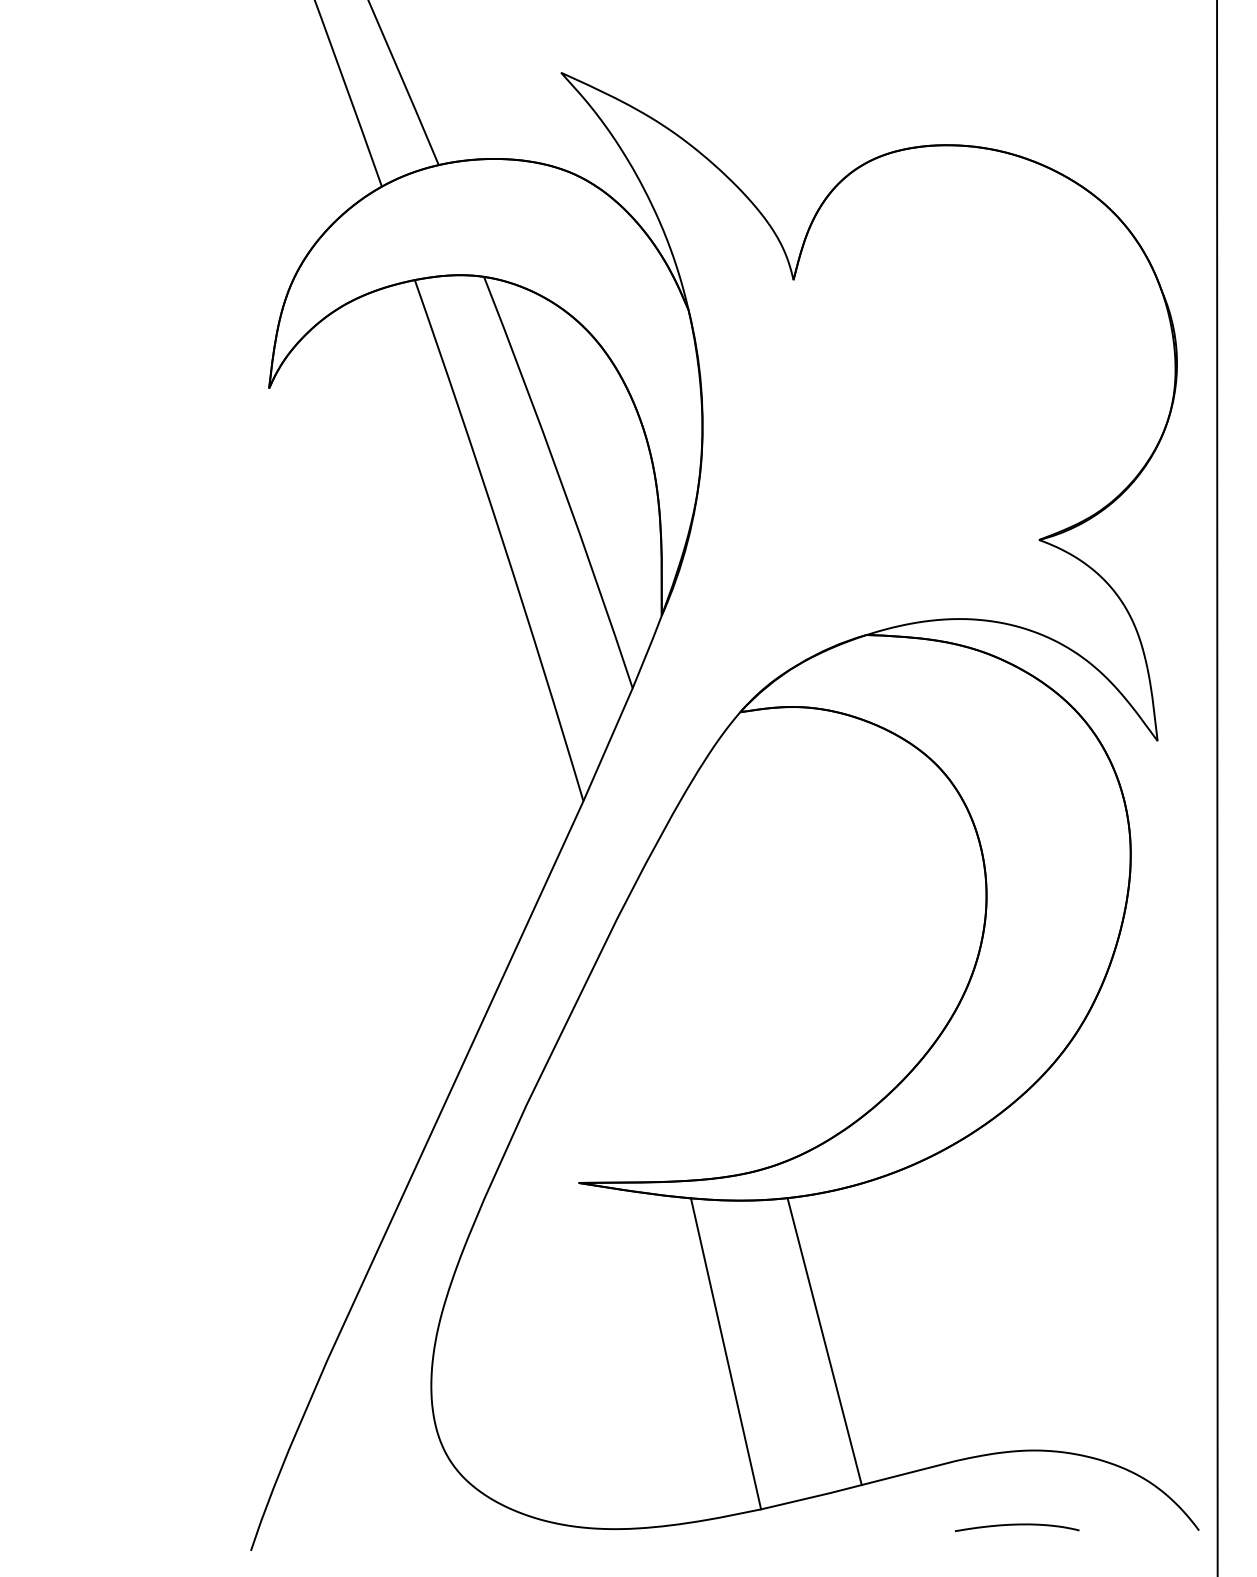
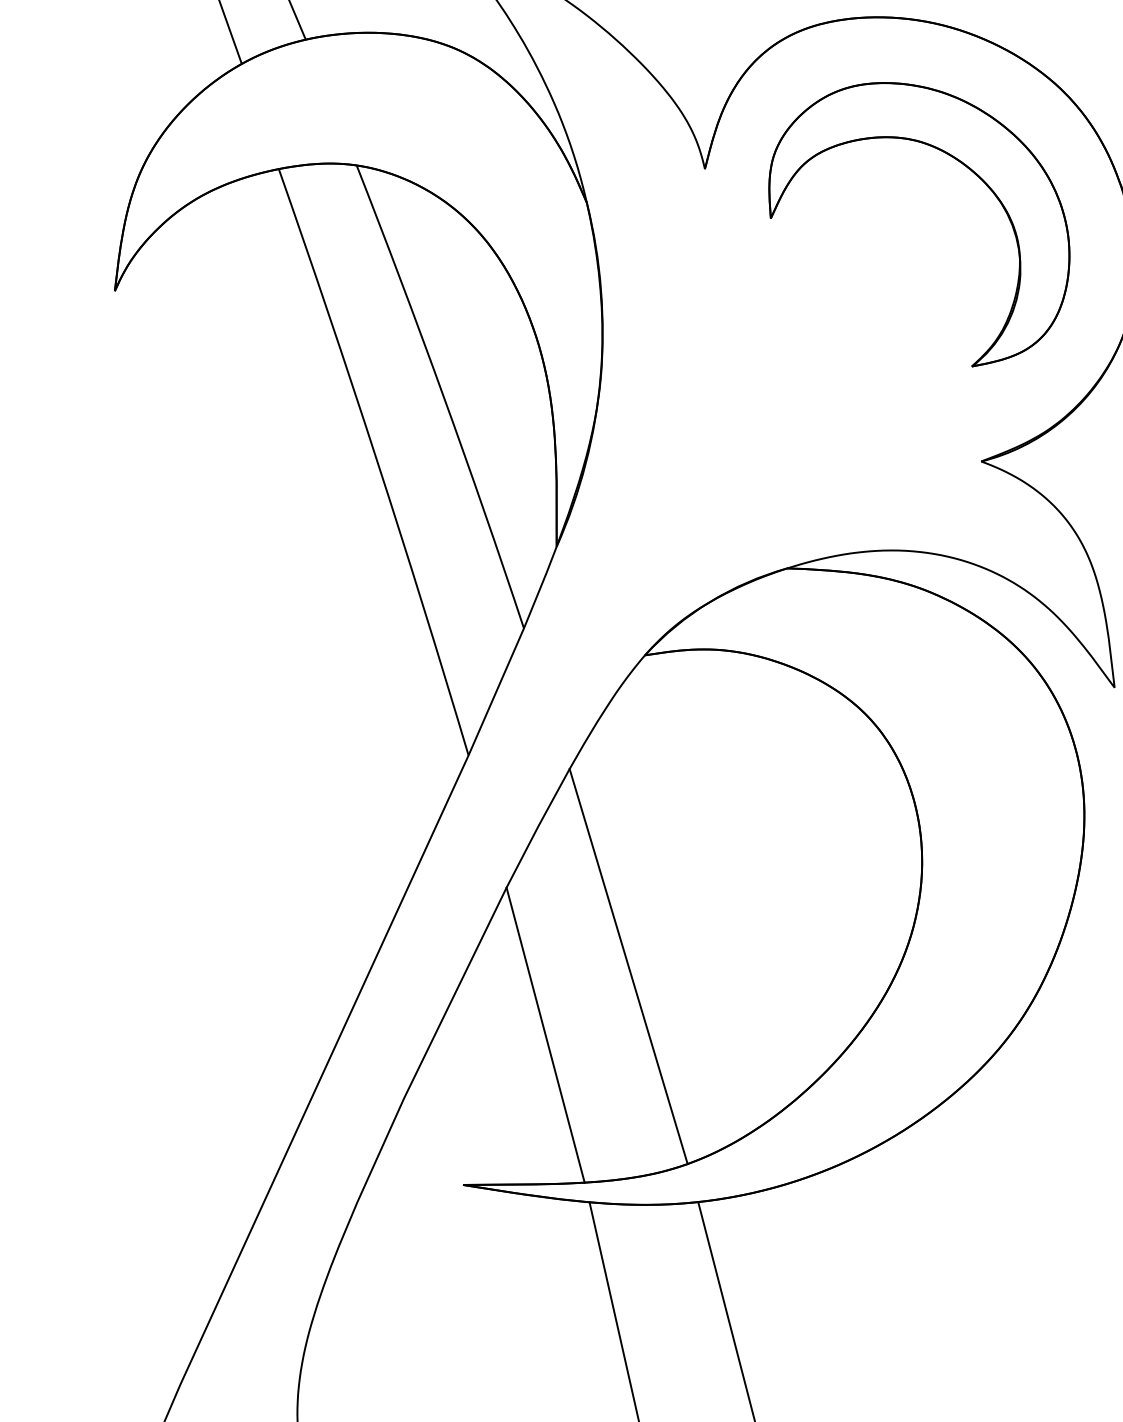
part: (1022, 276) -> (962, 165), added
line: (725, 988) -> (628, 966), added
line: (651, 1049) -> (545, 1034), added

